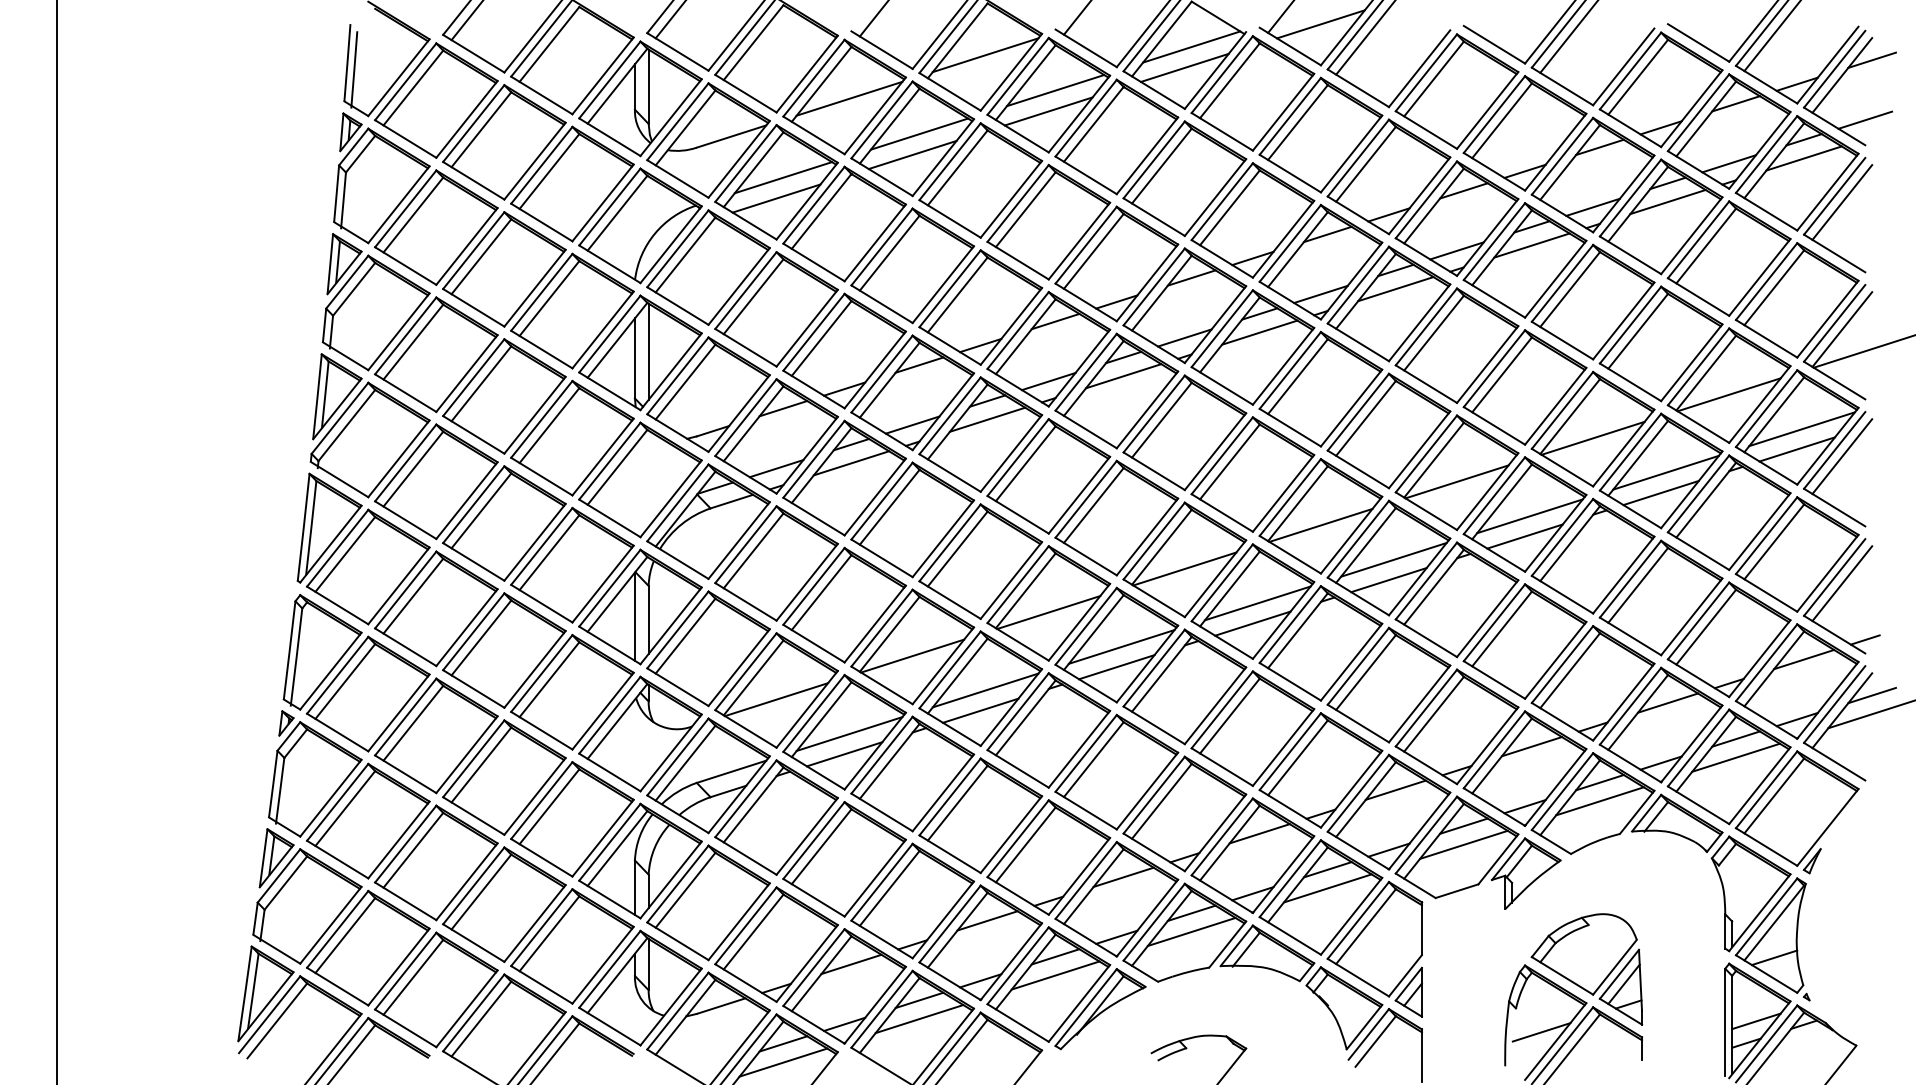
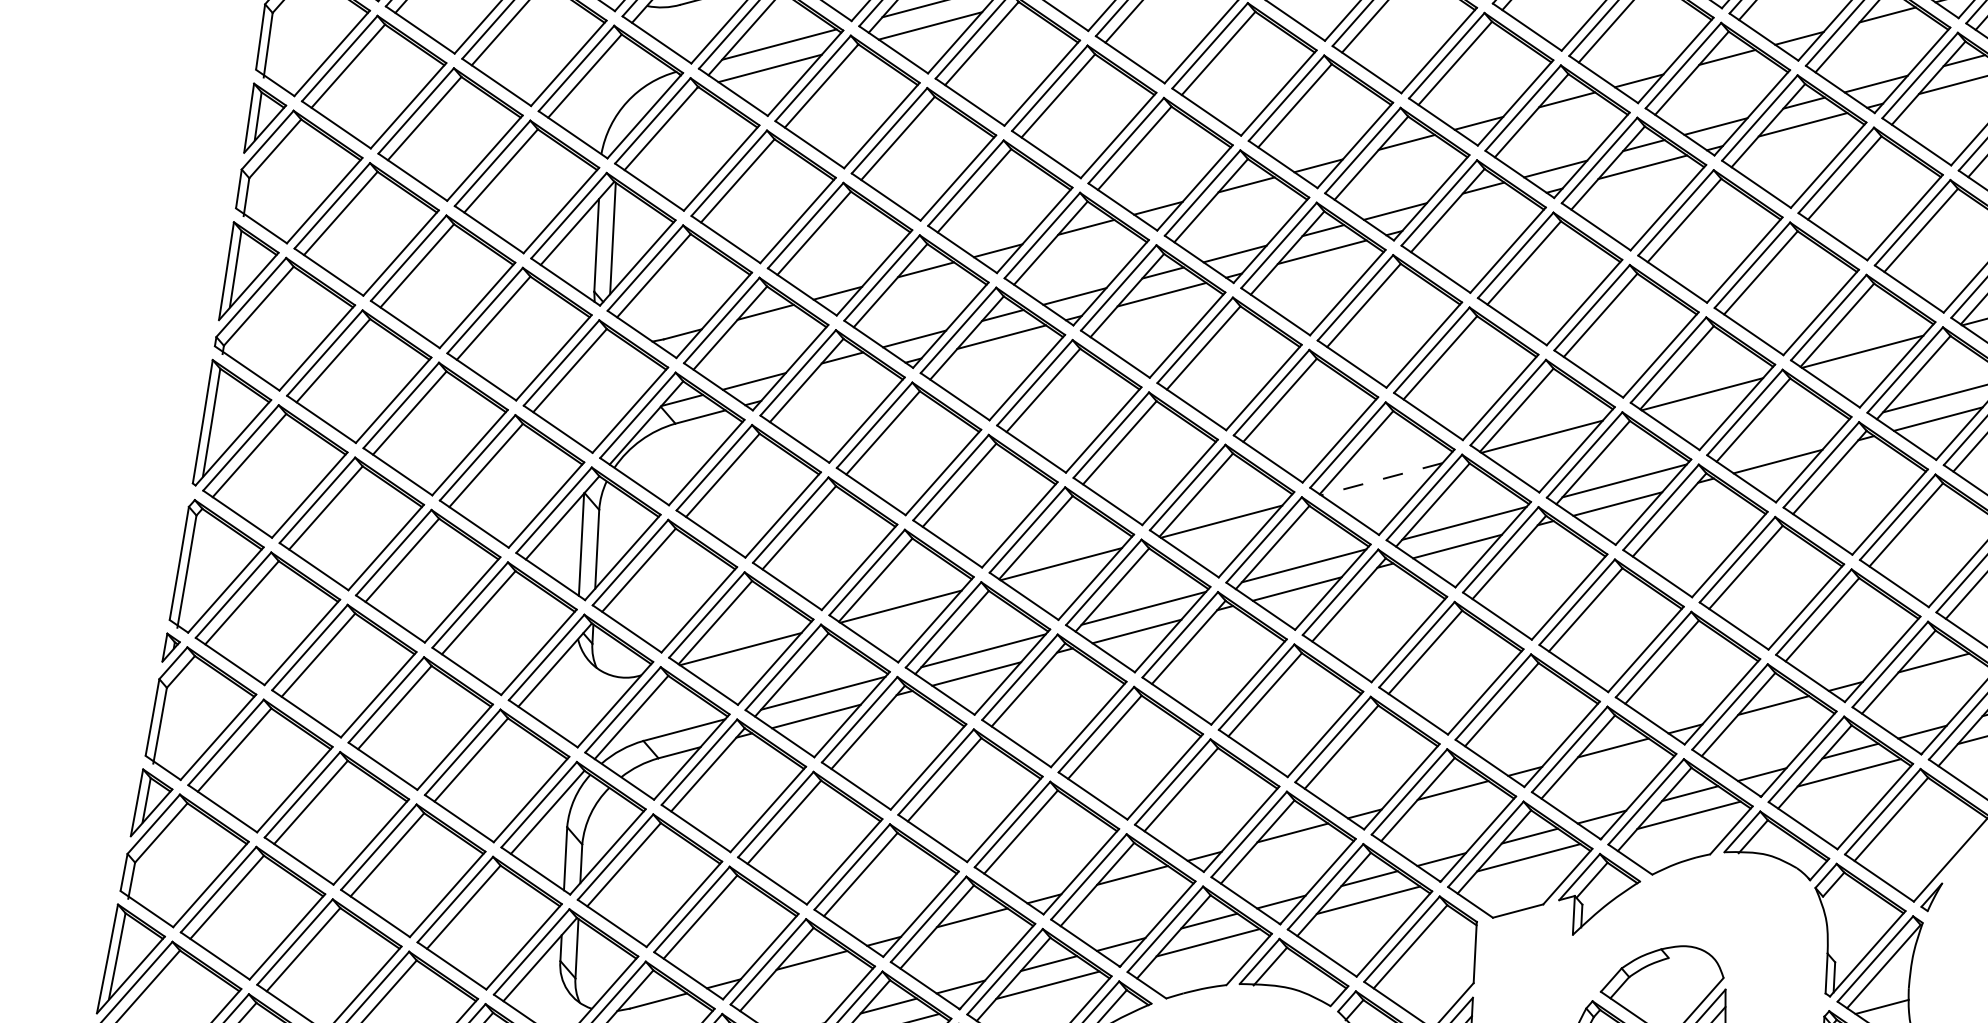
line: (1395, 289) -> (1482, 210), removed
line: (851, 463) -> (841, 379), removed
line: (1665, 472) -> (1784, 438), removed
line: (1320, 525) -> (1381, 479), solid -> dashed

